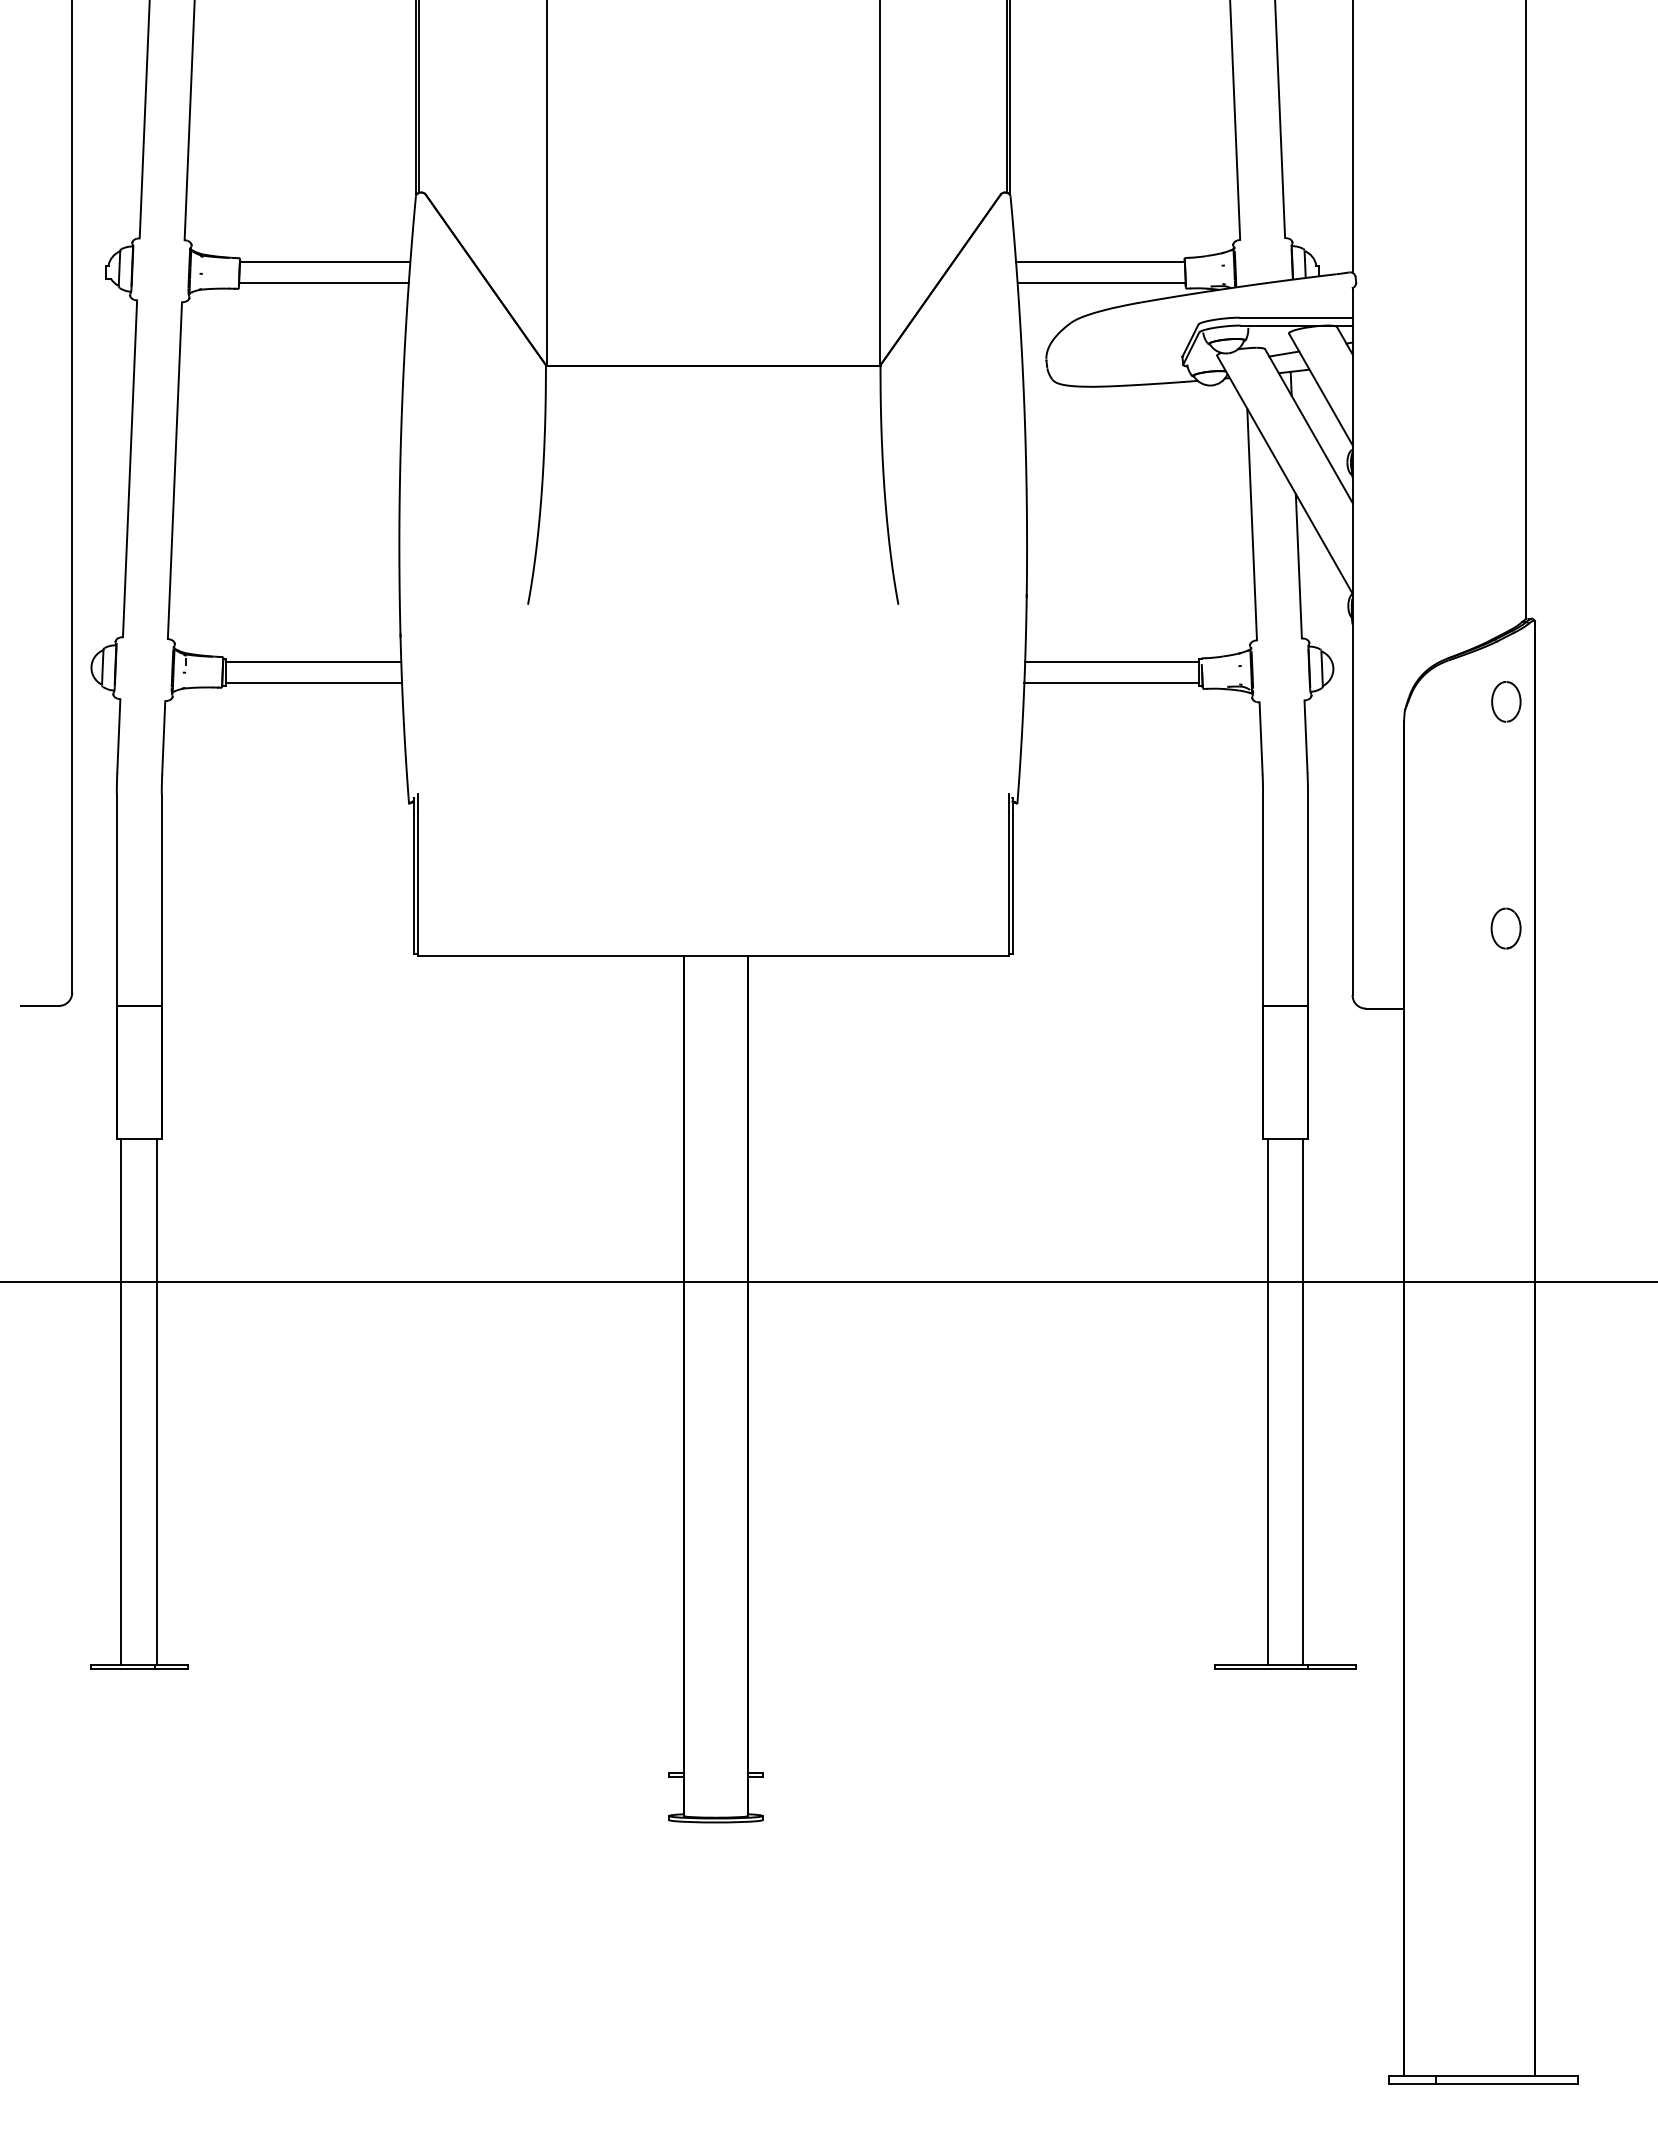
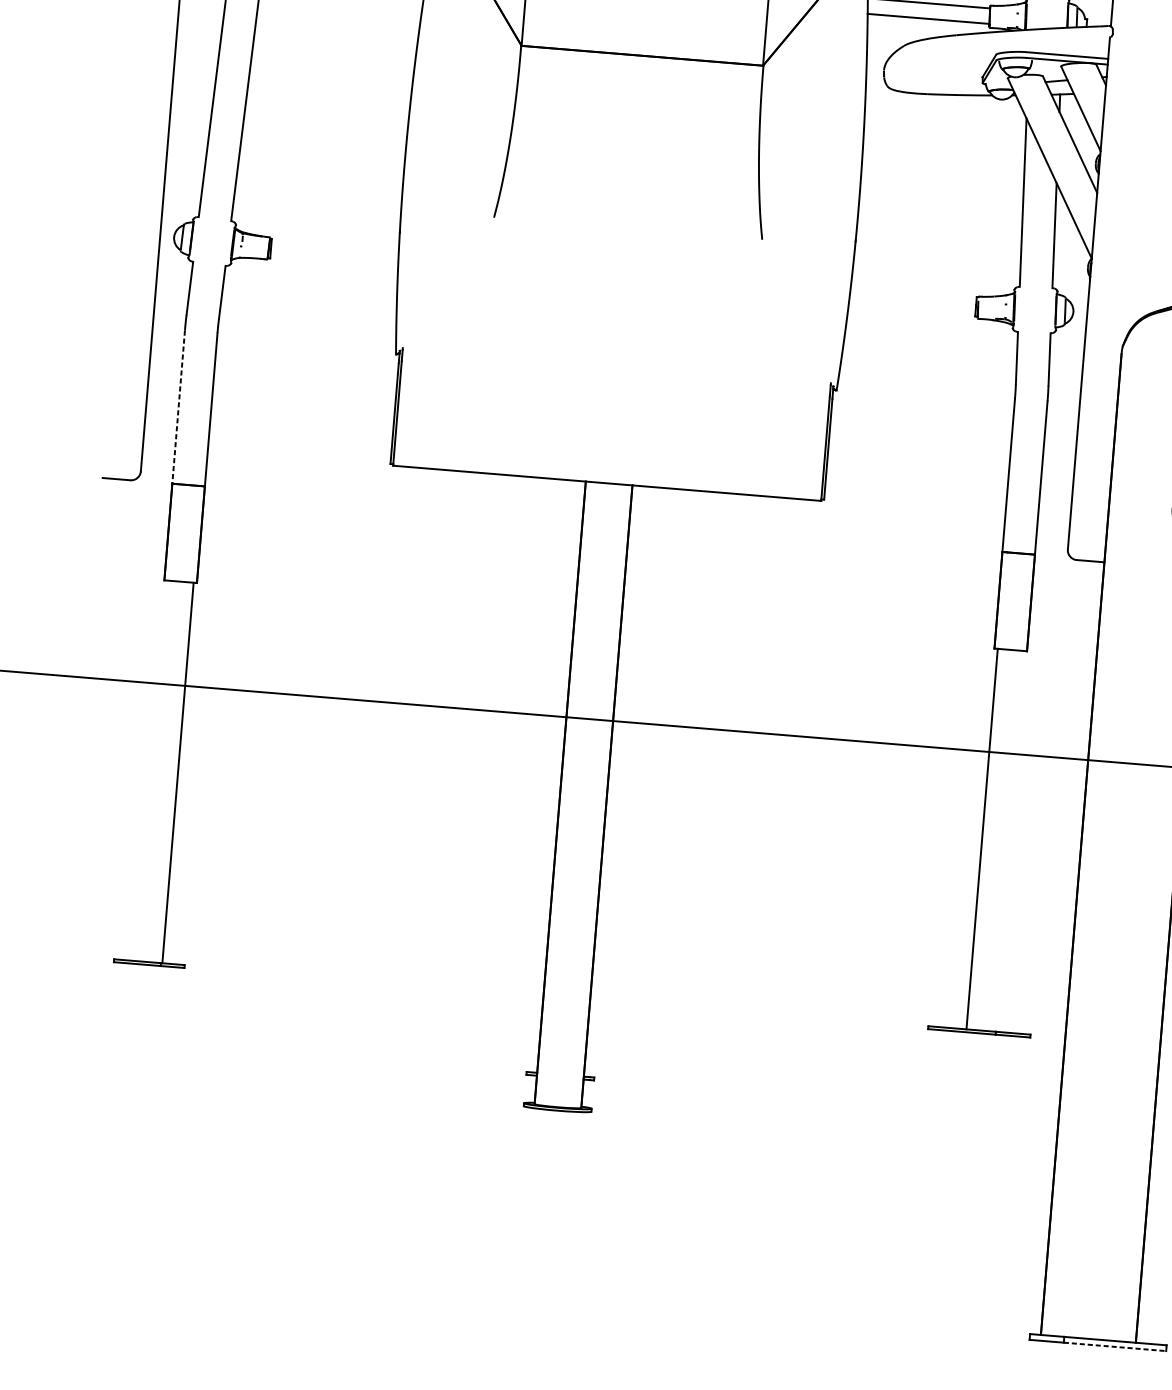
line: (313, 661) -> (335, 246), removed
line: (1112, 661) -> (913, 293), removed
line: (313, 683) -> (333, 261), removed
line: (1111, 683) -> (911, 309), removed
line: (116, 900) -> (178, 407), solid -> dashed
line: (121, 1401) -> (152, 770), removed
line: (1303, 1401) -> (1008, 840), removed
line: (1507, 2083) -> (1115, 1346), solid -> dashed

